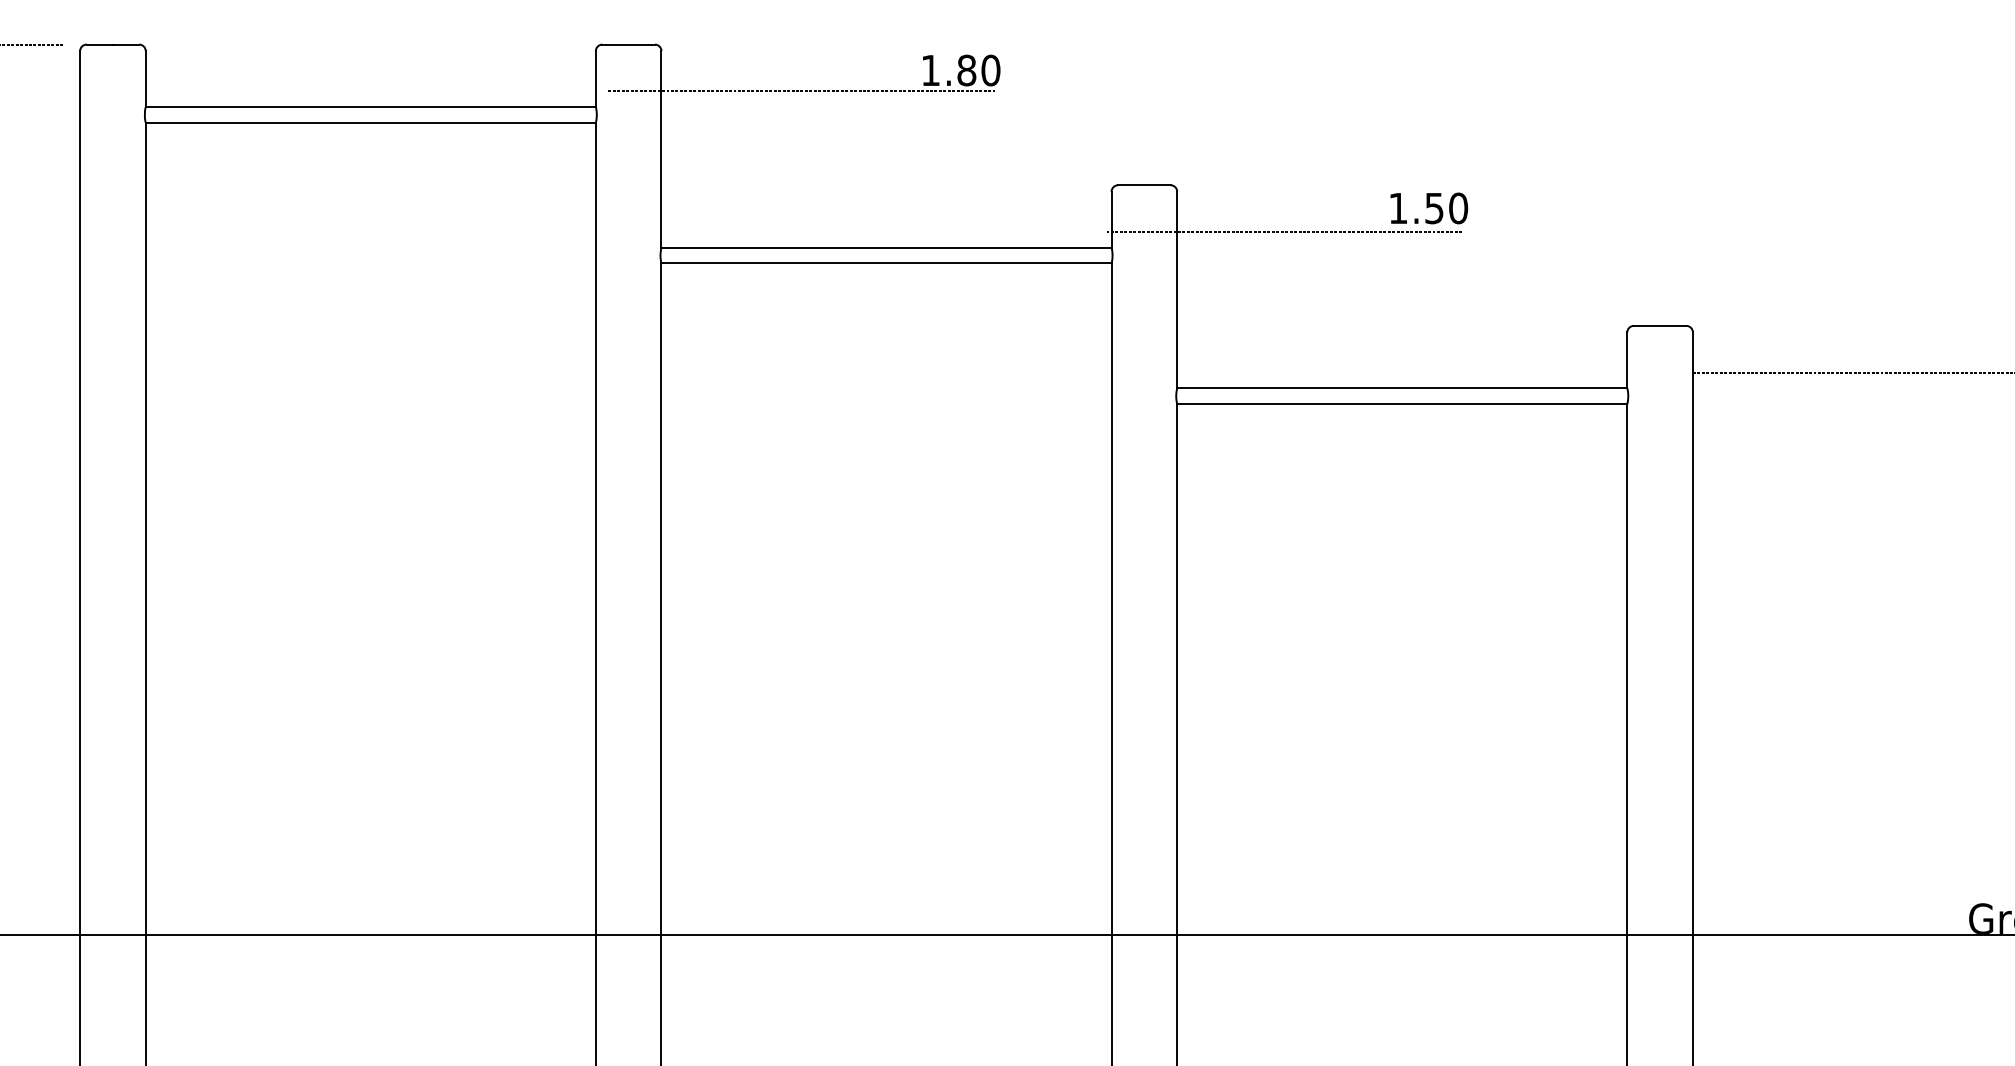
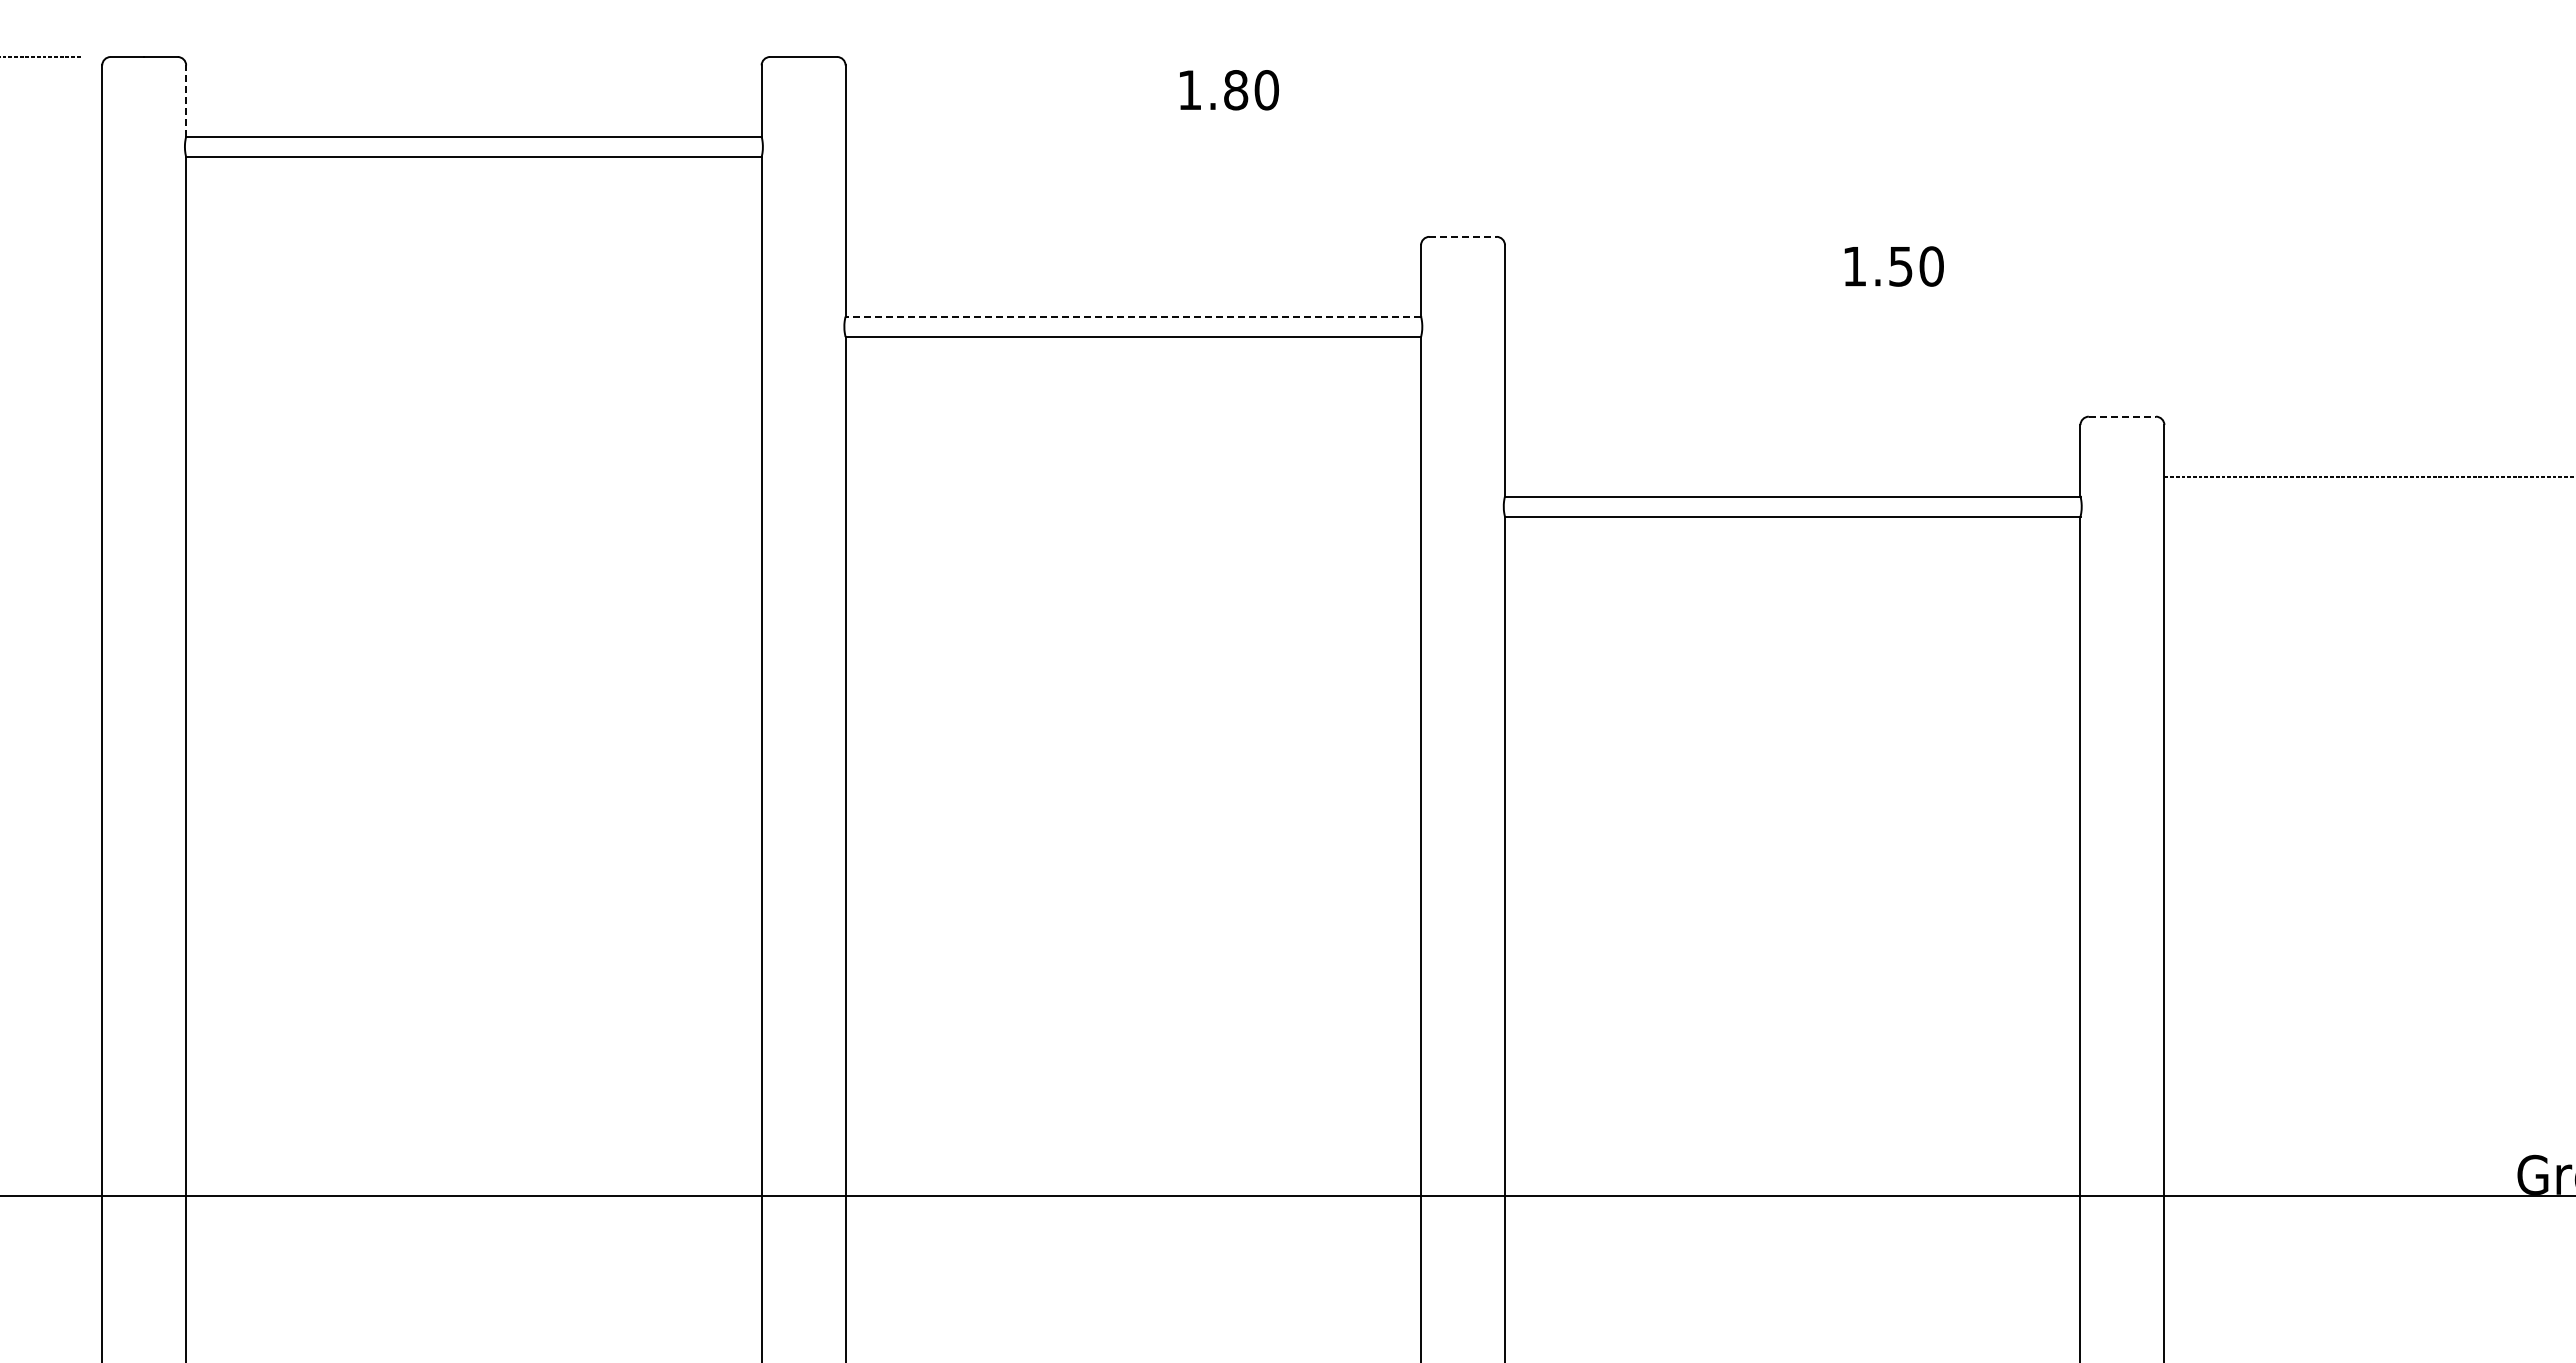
line: (146, 79) -> (186, 101), solid -> dashed
line: (802, 91) -> (1025, 116), removed
line: (1144, 184) -> (1463, 236), solid -> dashed
text: (1428, 208) -> (1893, 266), moved
line: (1283, 231) -> (1641, 296), removed
line: (886, 247) -> (1133, 316), solid -> dashed
line: (1660, 325) -> (2122, 416), solid -> dashed

